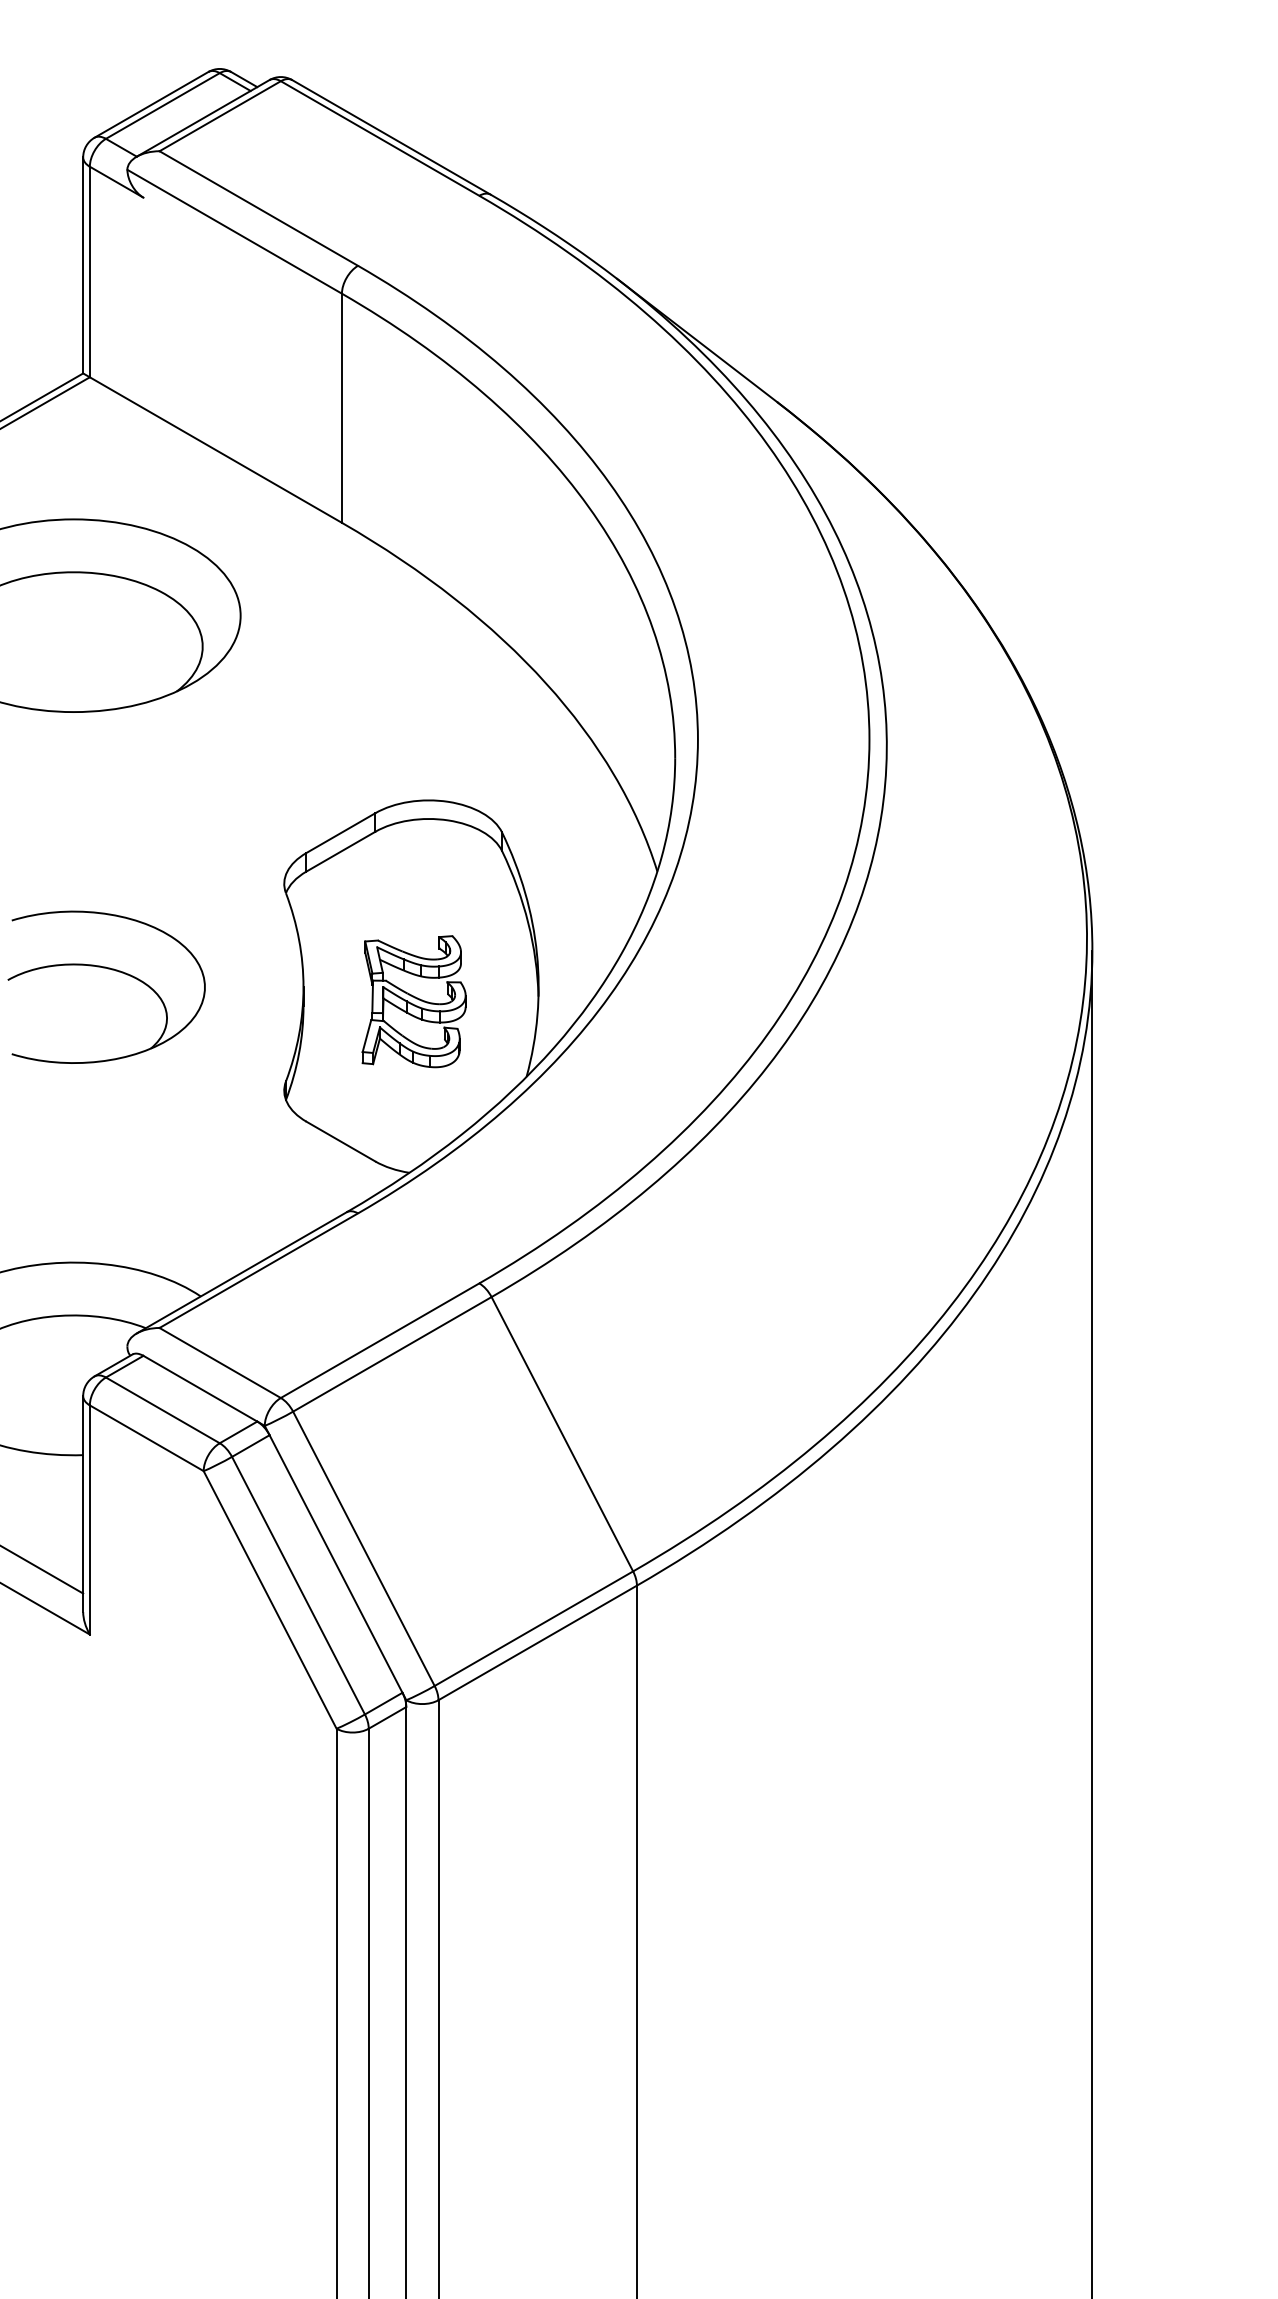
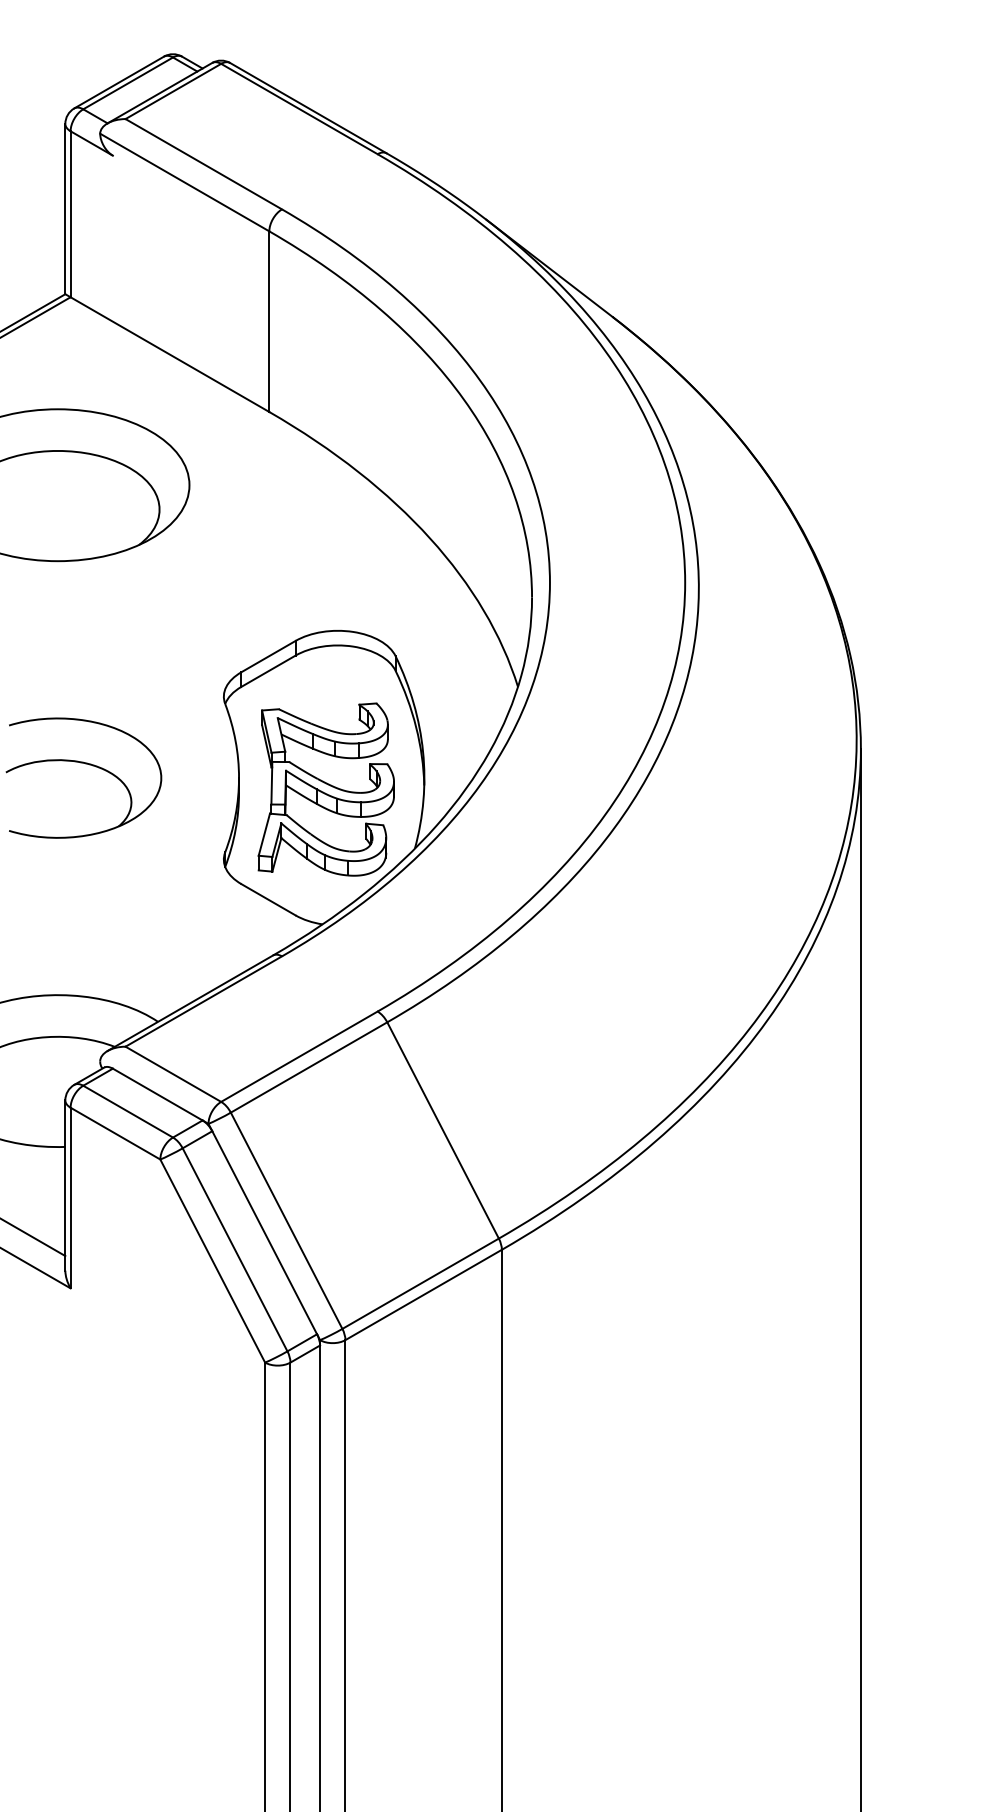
part: (413, 1001) -> (325, 789), size x1.67

